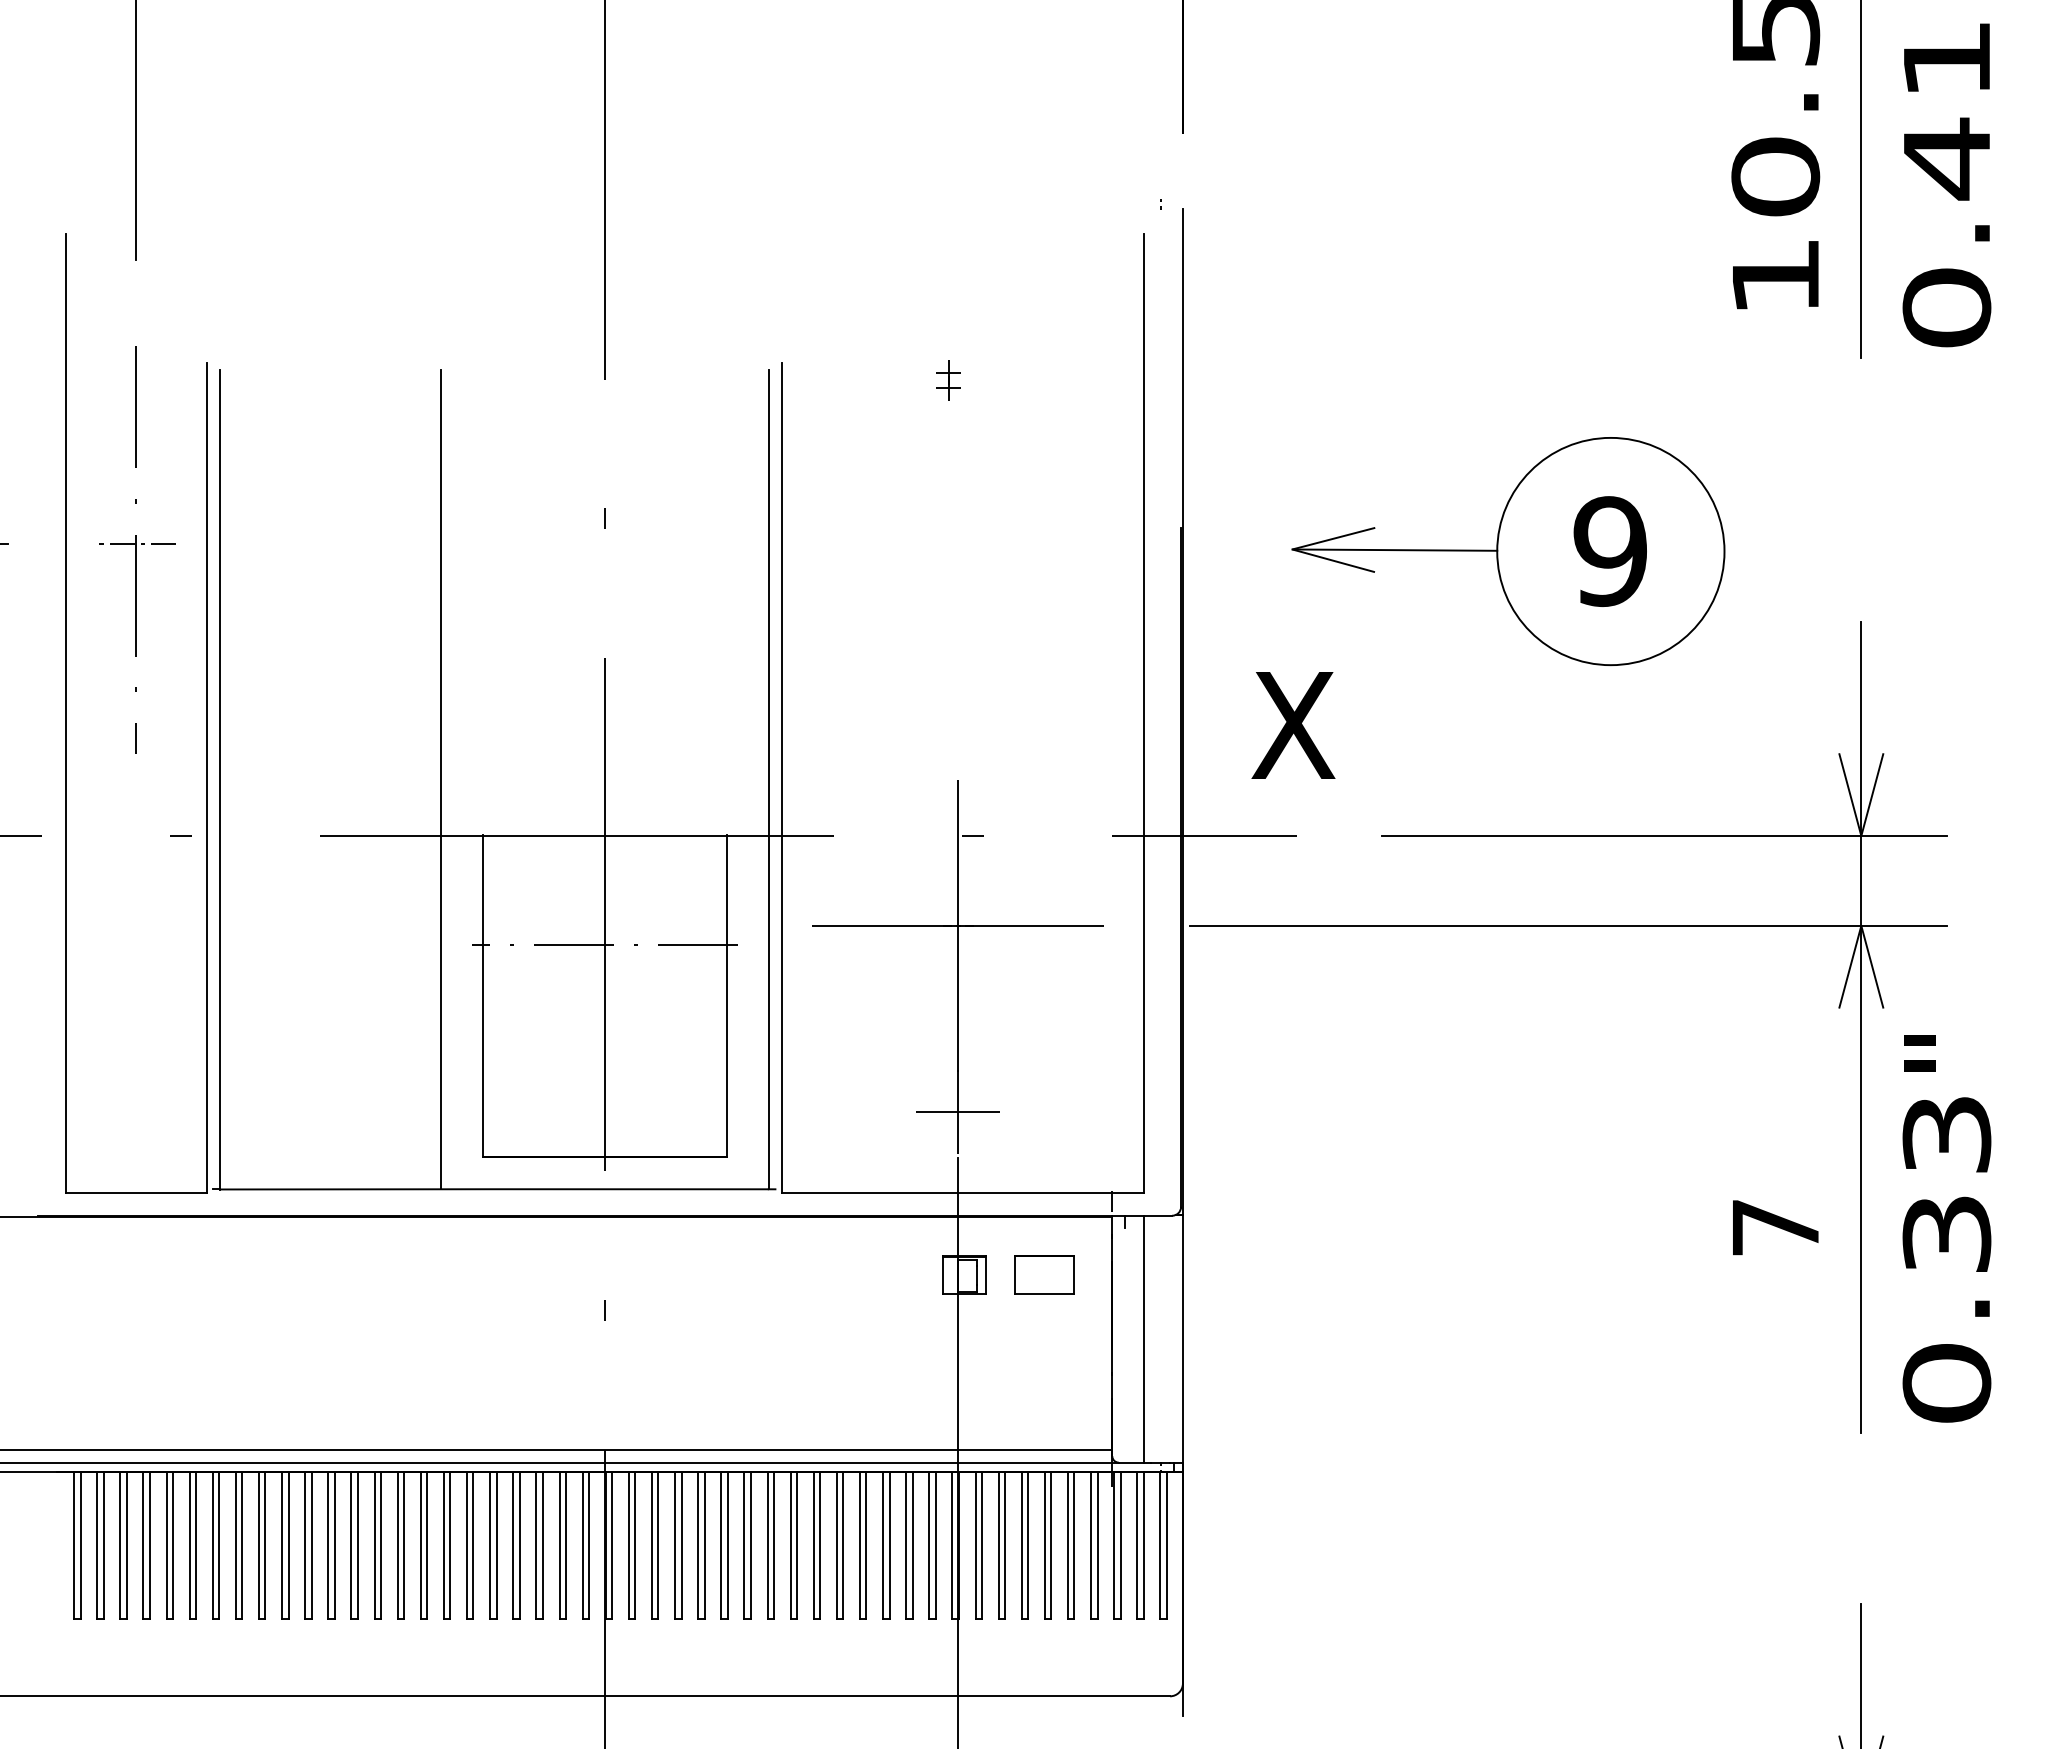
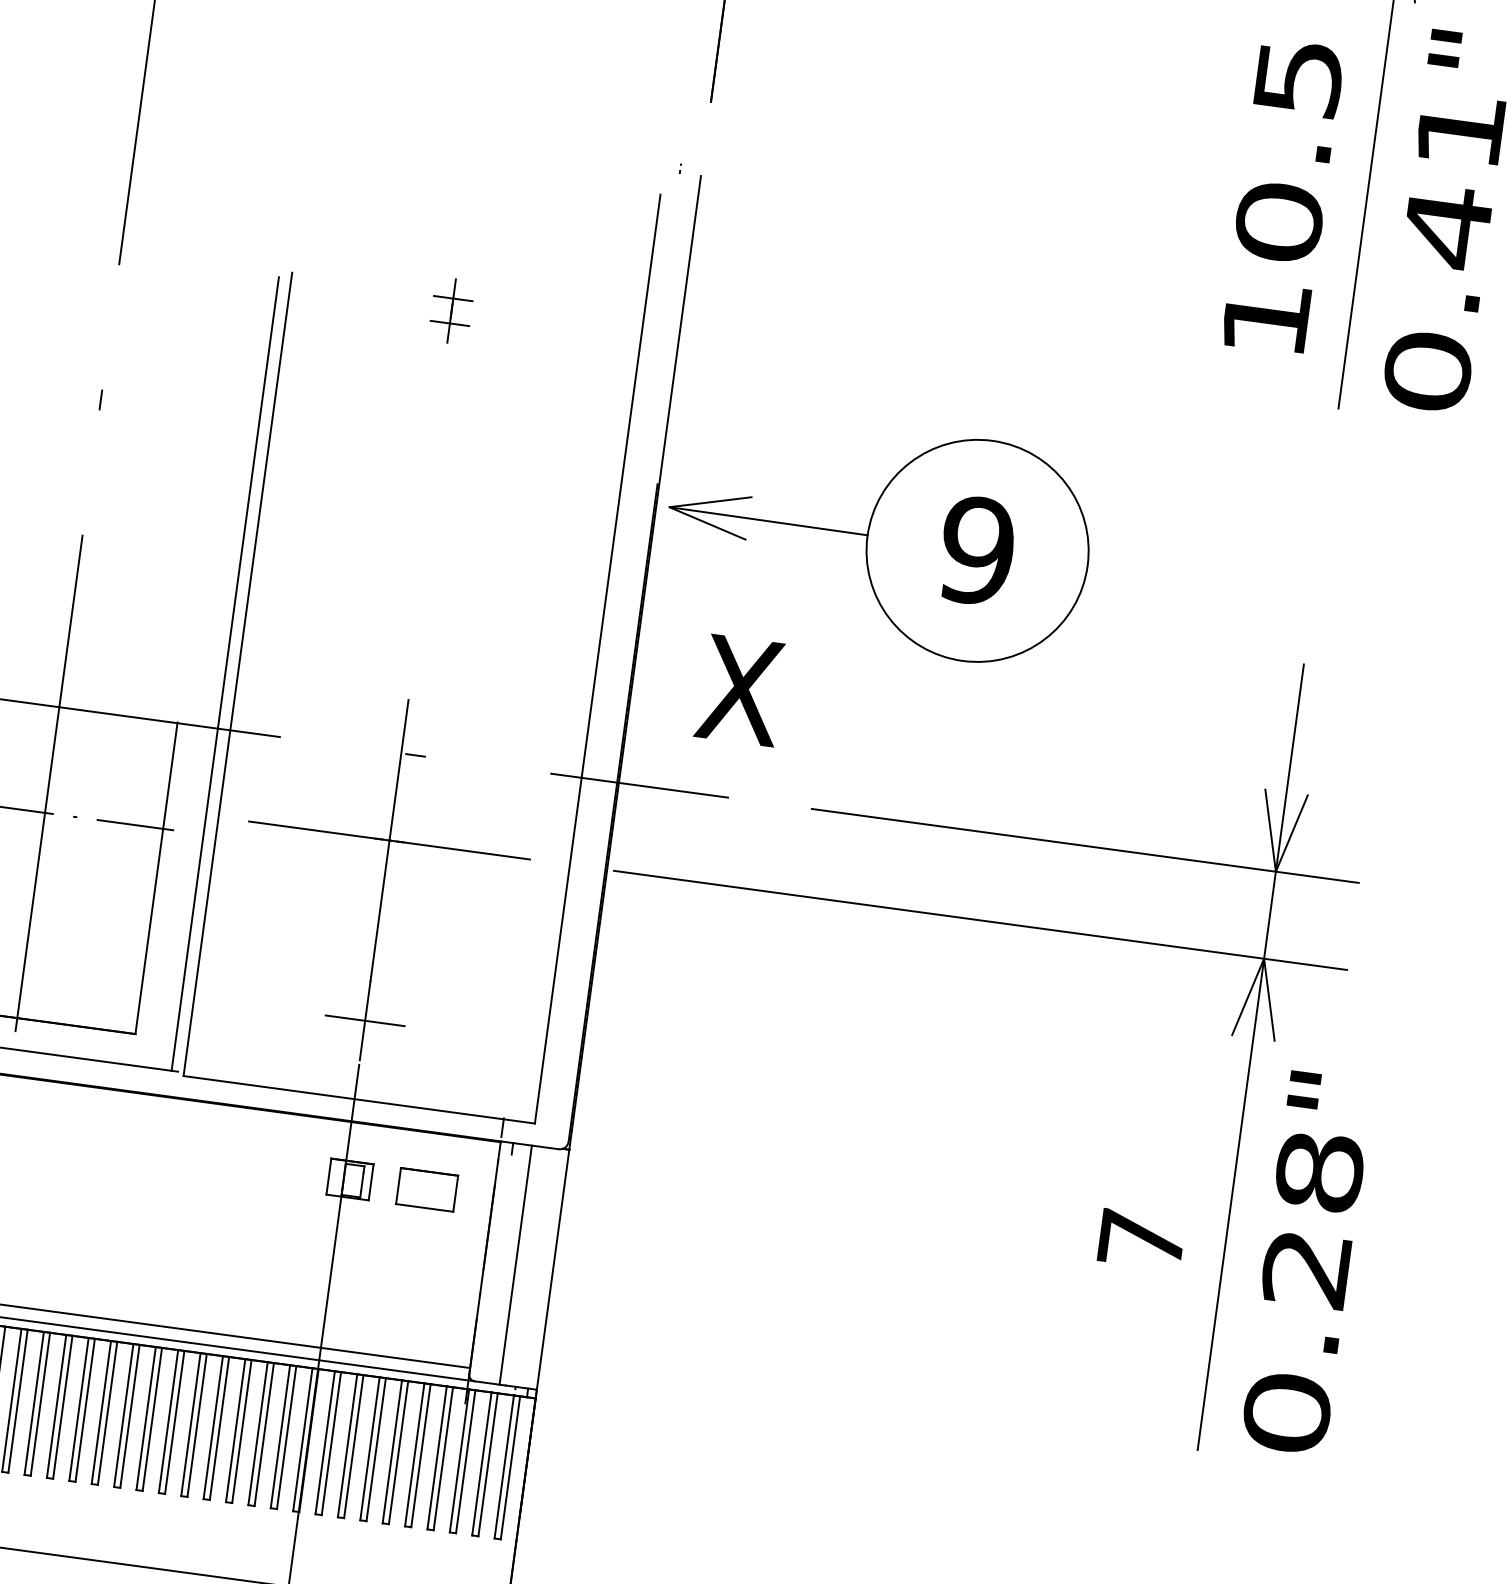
part: (948, 380) -> (451, 311), size x1.67
part: (1508, 551) -> (878, 537), moved
text: (1946, 1183) -> (1312, 1219), 0.33 -> 0.28

